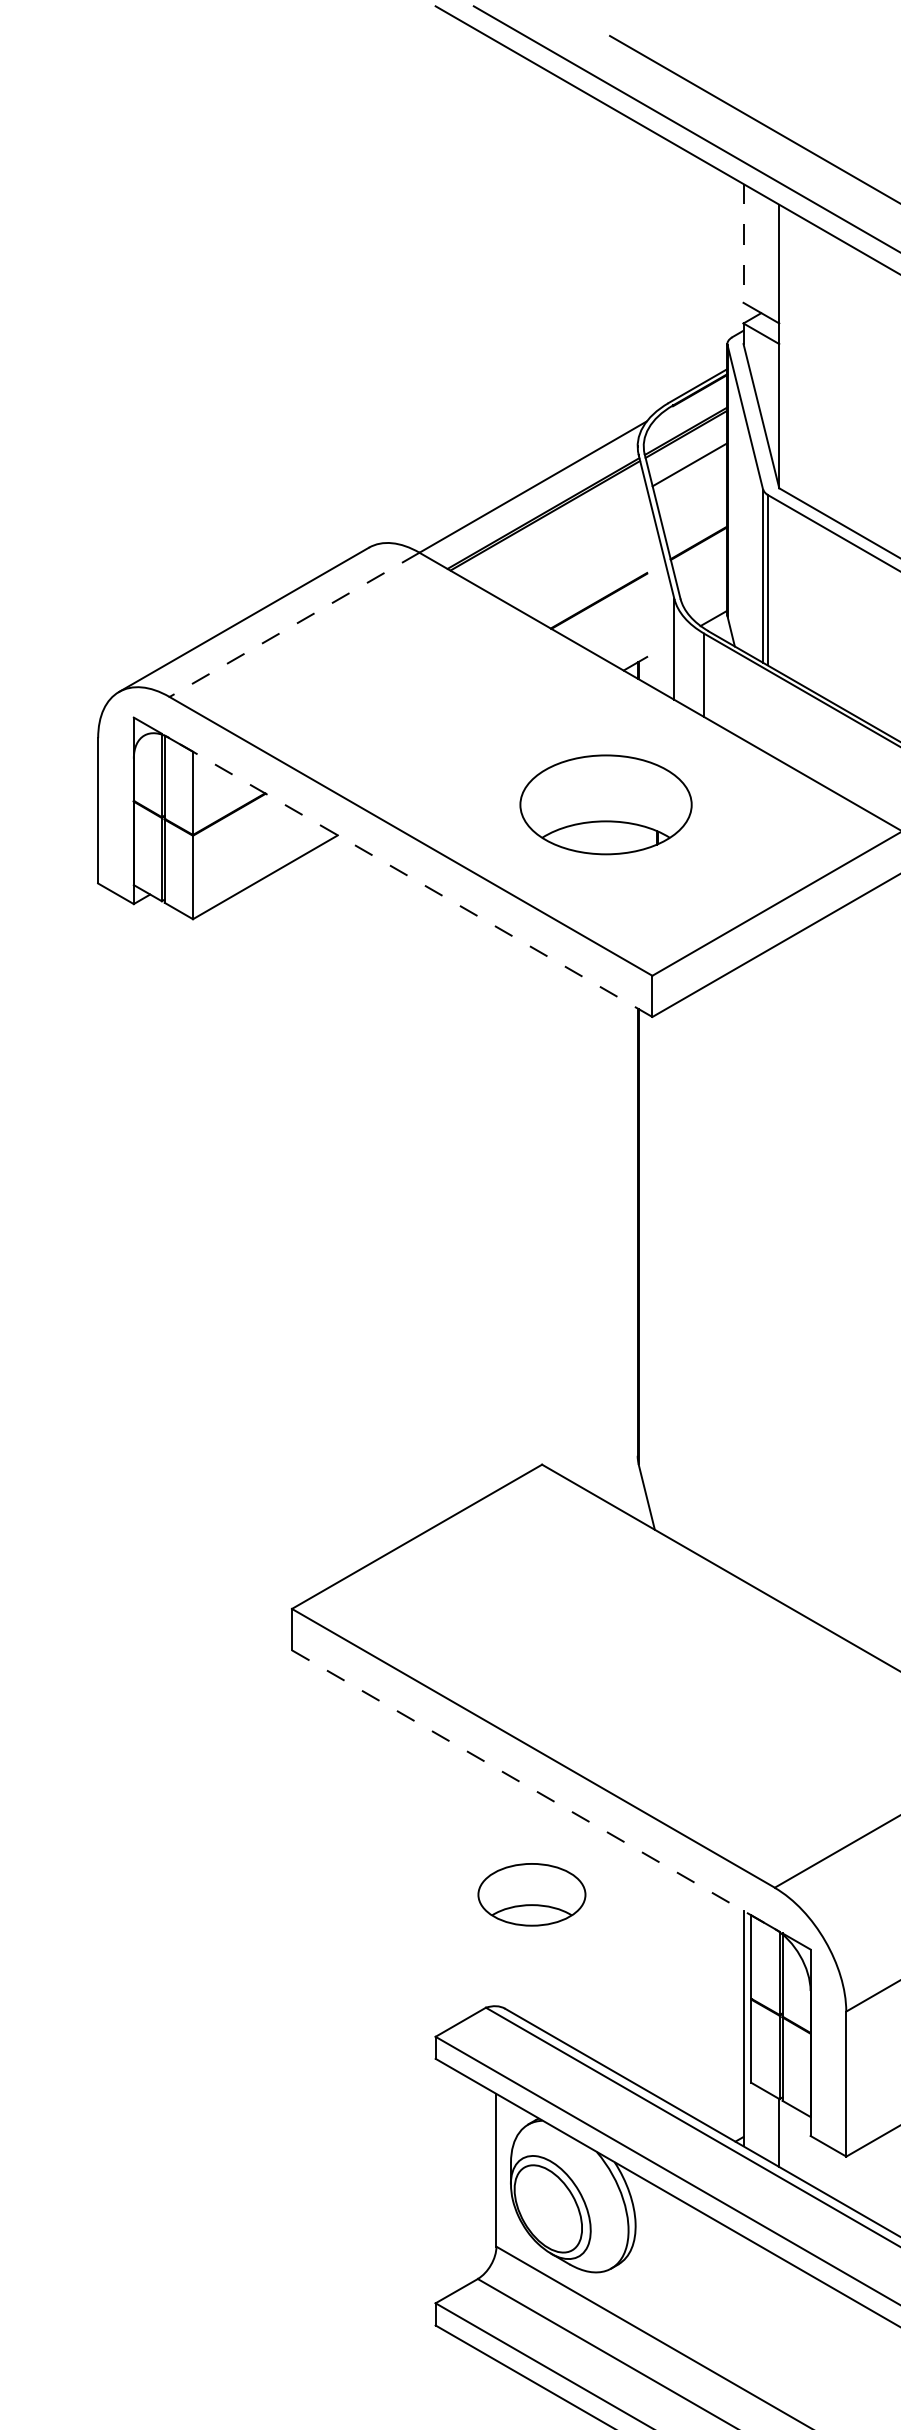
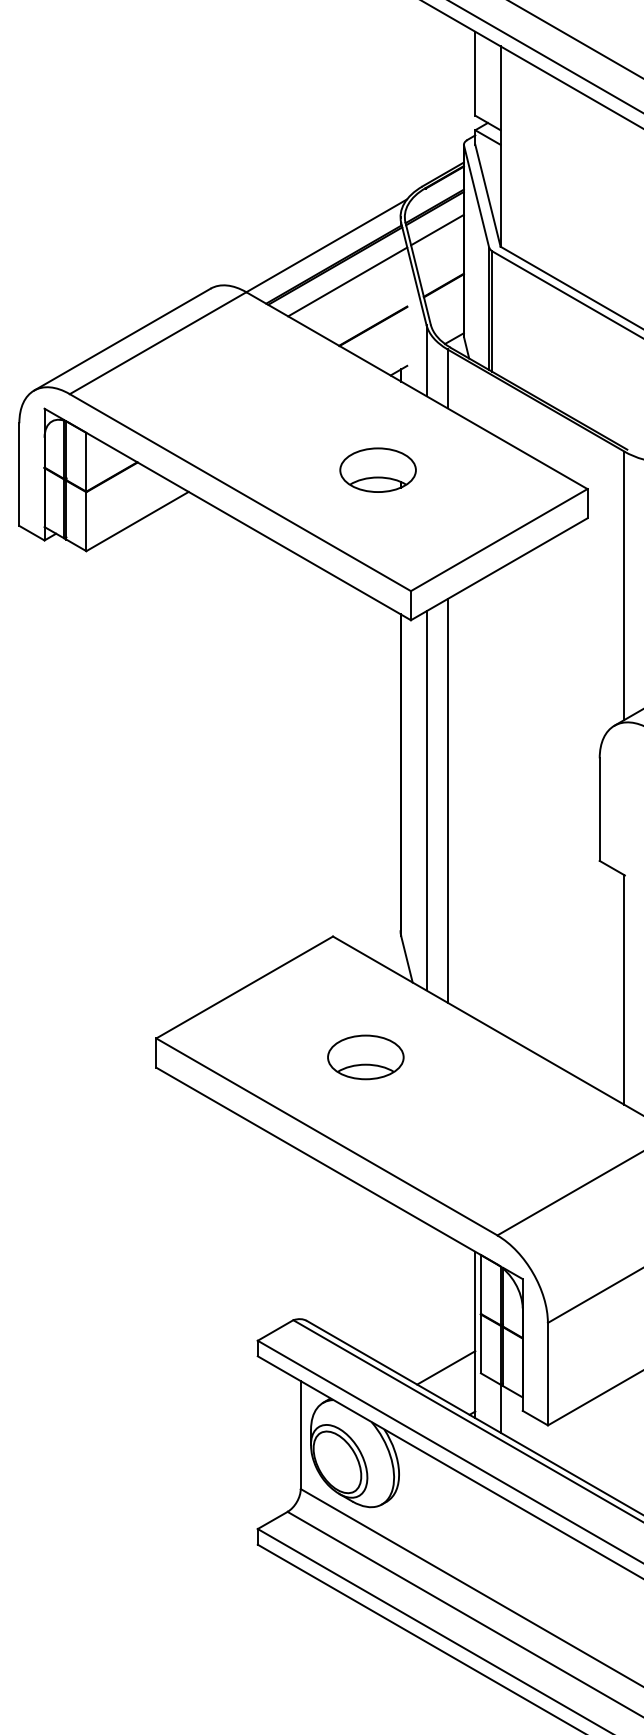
line: (743, 243) -> (475, 73), dashed -> solid
line: (562, 537) -> (347, 281), added
line: (295, 625) -> (158, 343), dashed -> solid
part: (605, 803) -> (377, 469), size x0.62
line: (411, 877) -> (240, 521), dashed -> solid
line: (674, 1272) -> (426, 800), added
line: (704, 1272) -> (447, 800), added
line: (532, 1790) -> (326, 1166), dashed -> solid
part: (531, 1894) -> (365, 1057), moved
line: (702, 2074) -> (446, 1367), added

